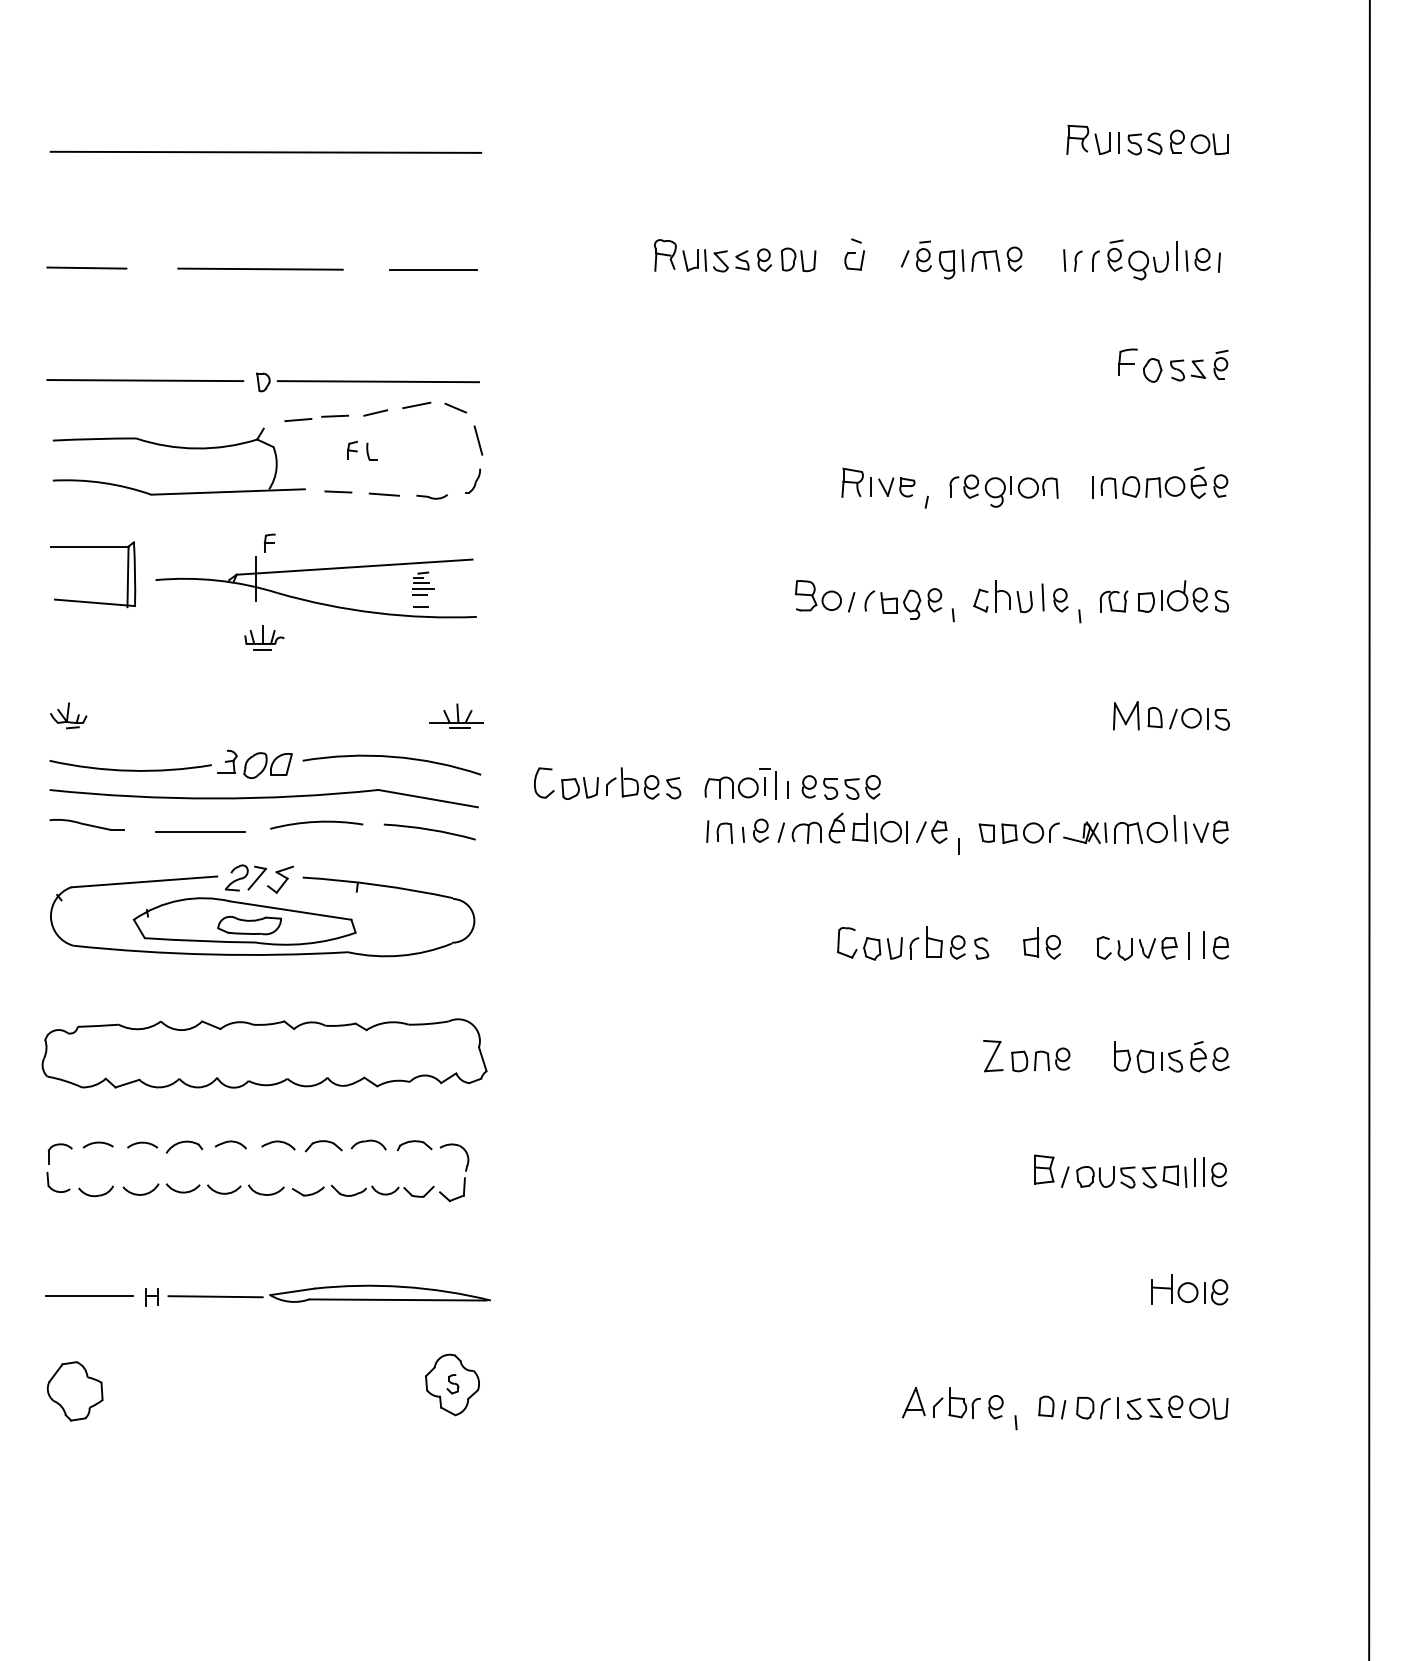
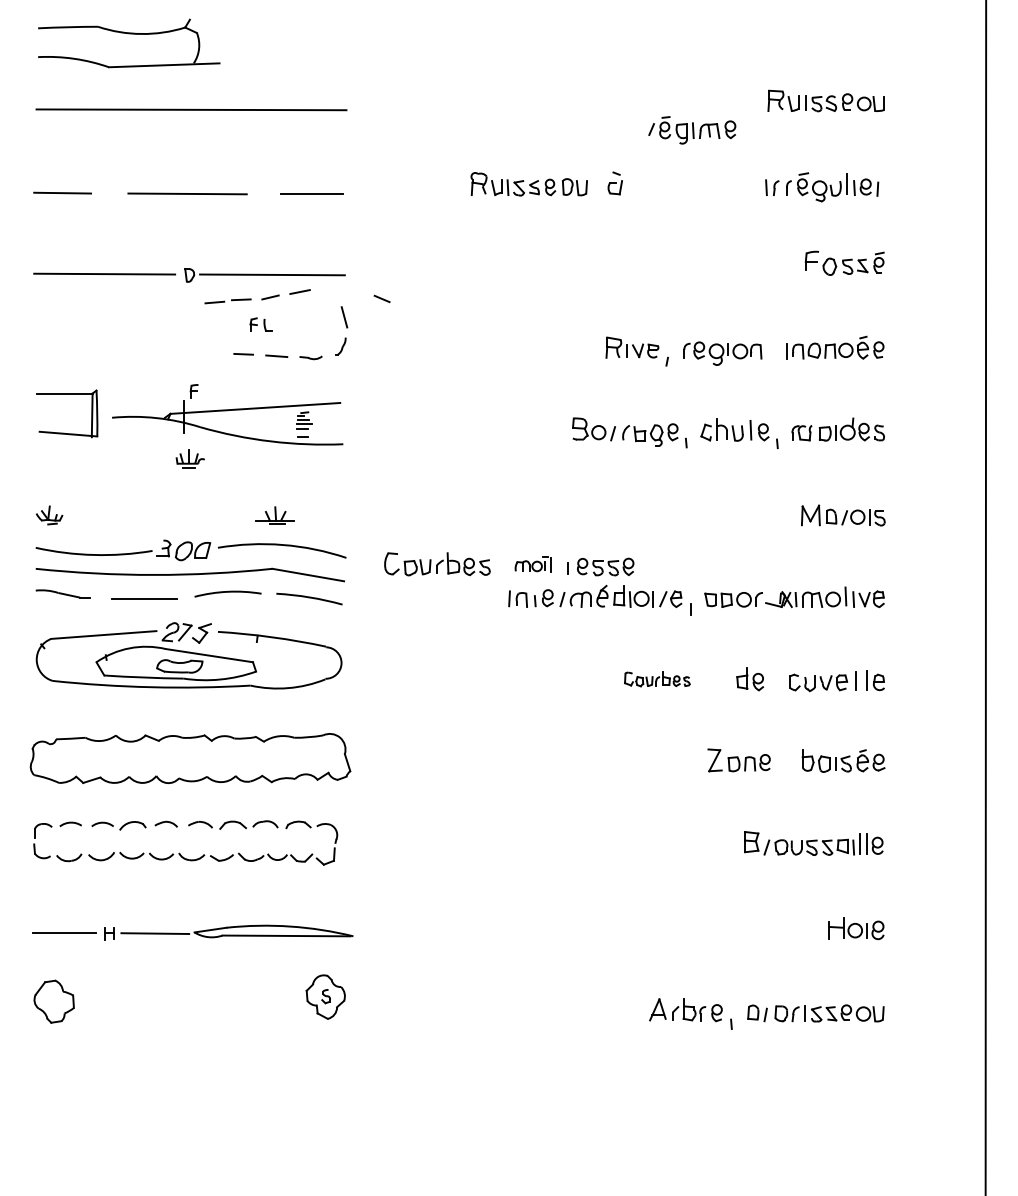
part: (961, 260) -> (692, 130), moved
line: (454, 407) -> (381, 298), moved
part: (179, 449) -> (129, 34), moved
part: (456, 715) -> (274, 515), moved
part: (741, 783) -> (533, 564), size x0.7
part: (913, 943) -> (657, 679), size x0.6

